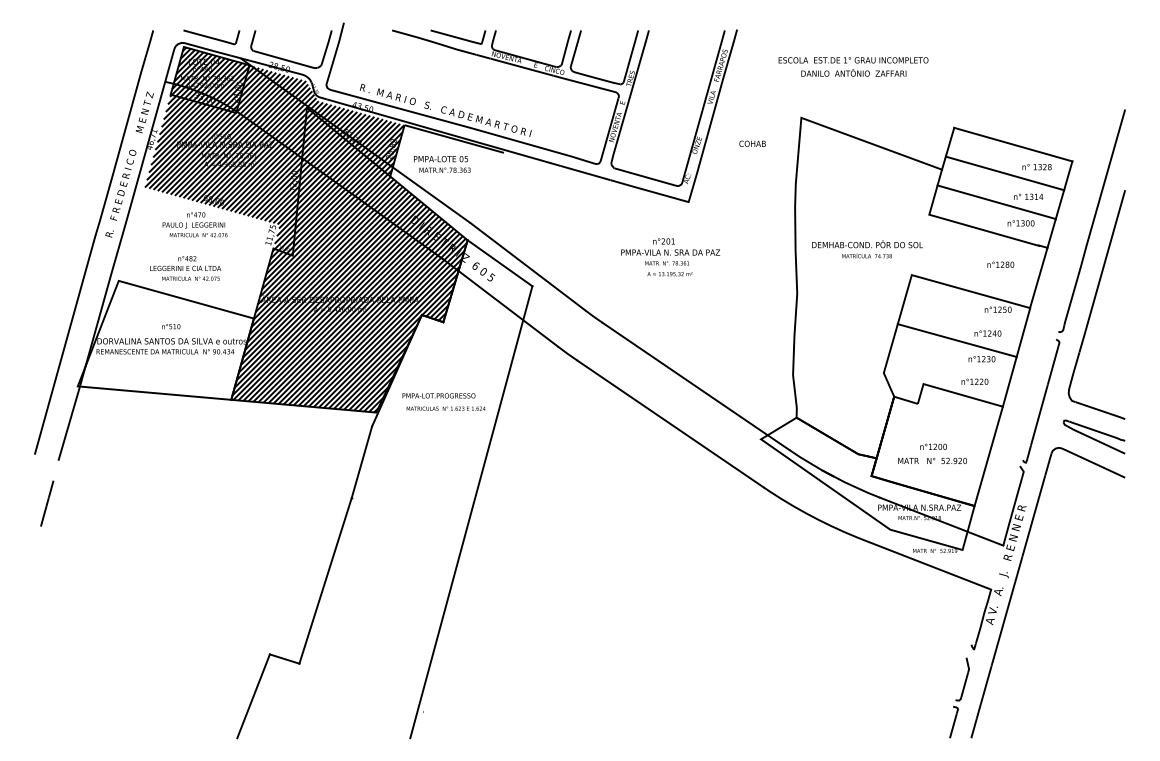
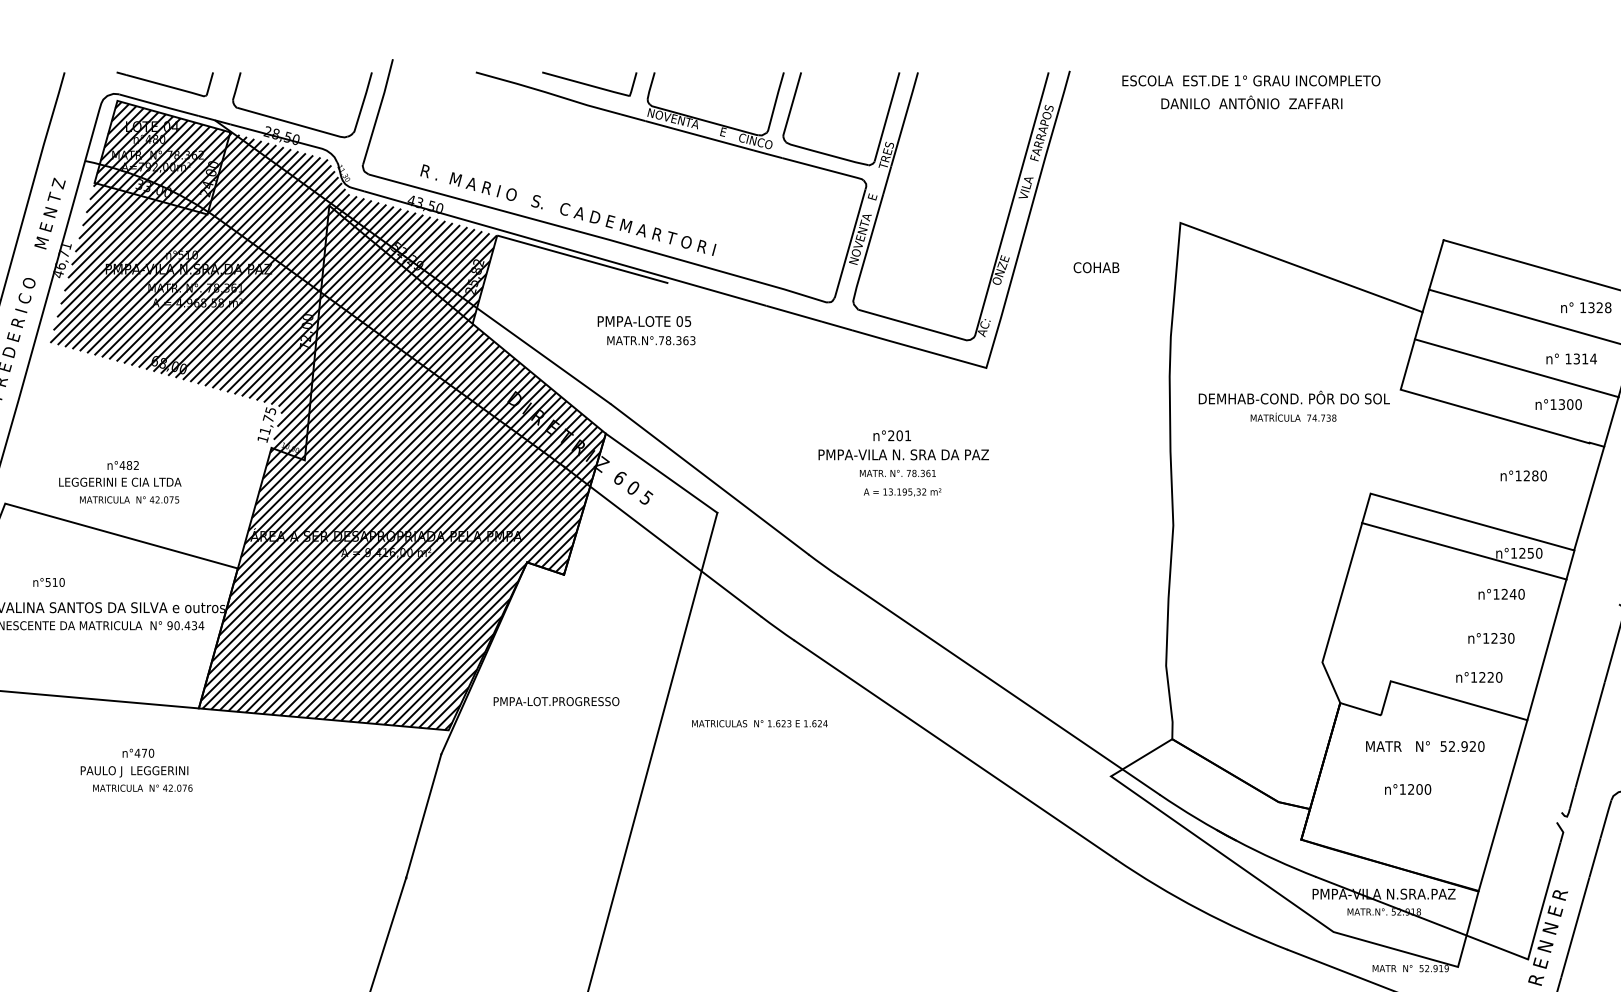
text: (853, 66) -> (1251, 91), moved
text: (442, 164) -> (646, 330), moved
text: (194, 224) -> (135, 769), moved
text: (867, 249) -> (1294, 406), moved
text: (670, 257) -> (903, 463), moved
text: (171, 326) -> (49, 582), moved
line: (956, 340) -> (1463, 551), moved
text: (445, 408) -> (758, 723), moved
text: (932, 460) -> (1425, 745), moved

